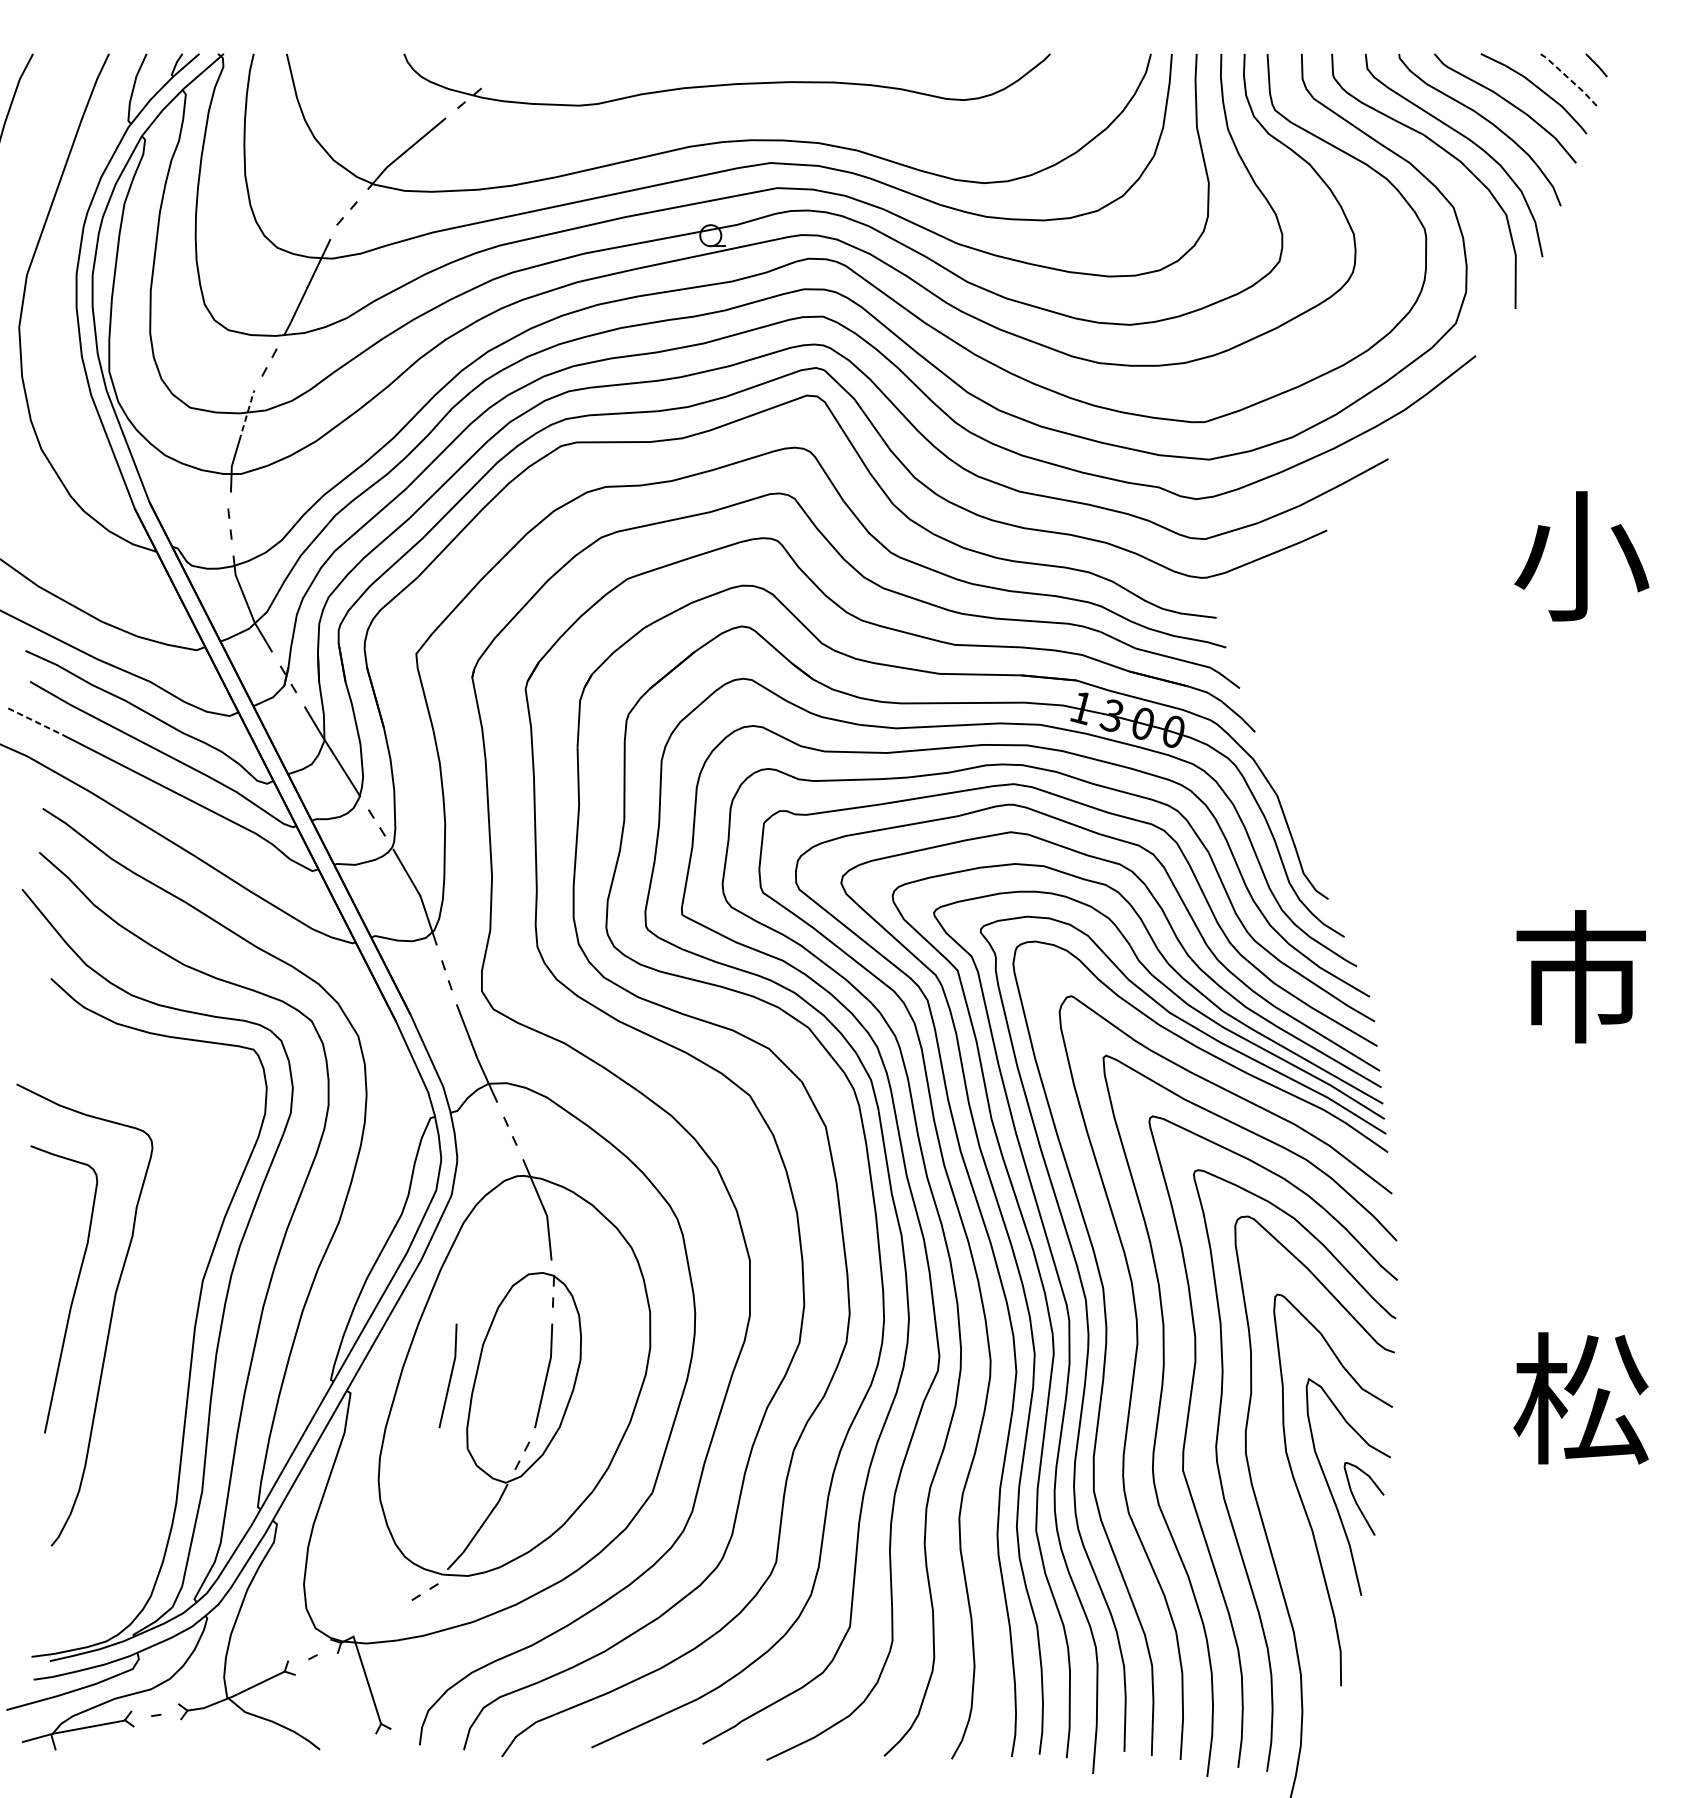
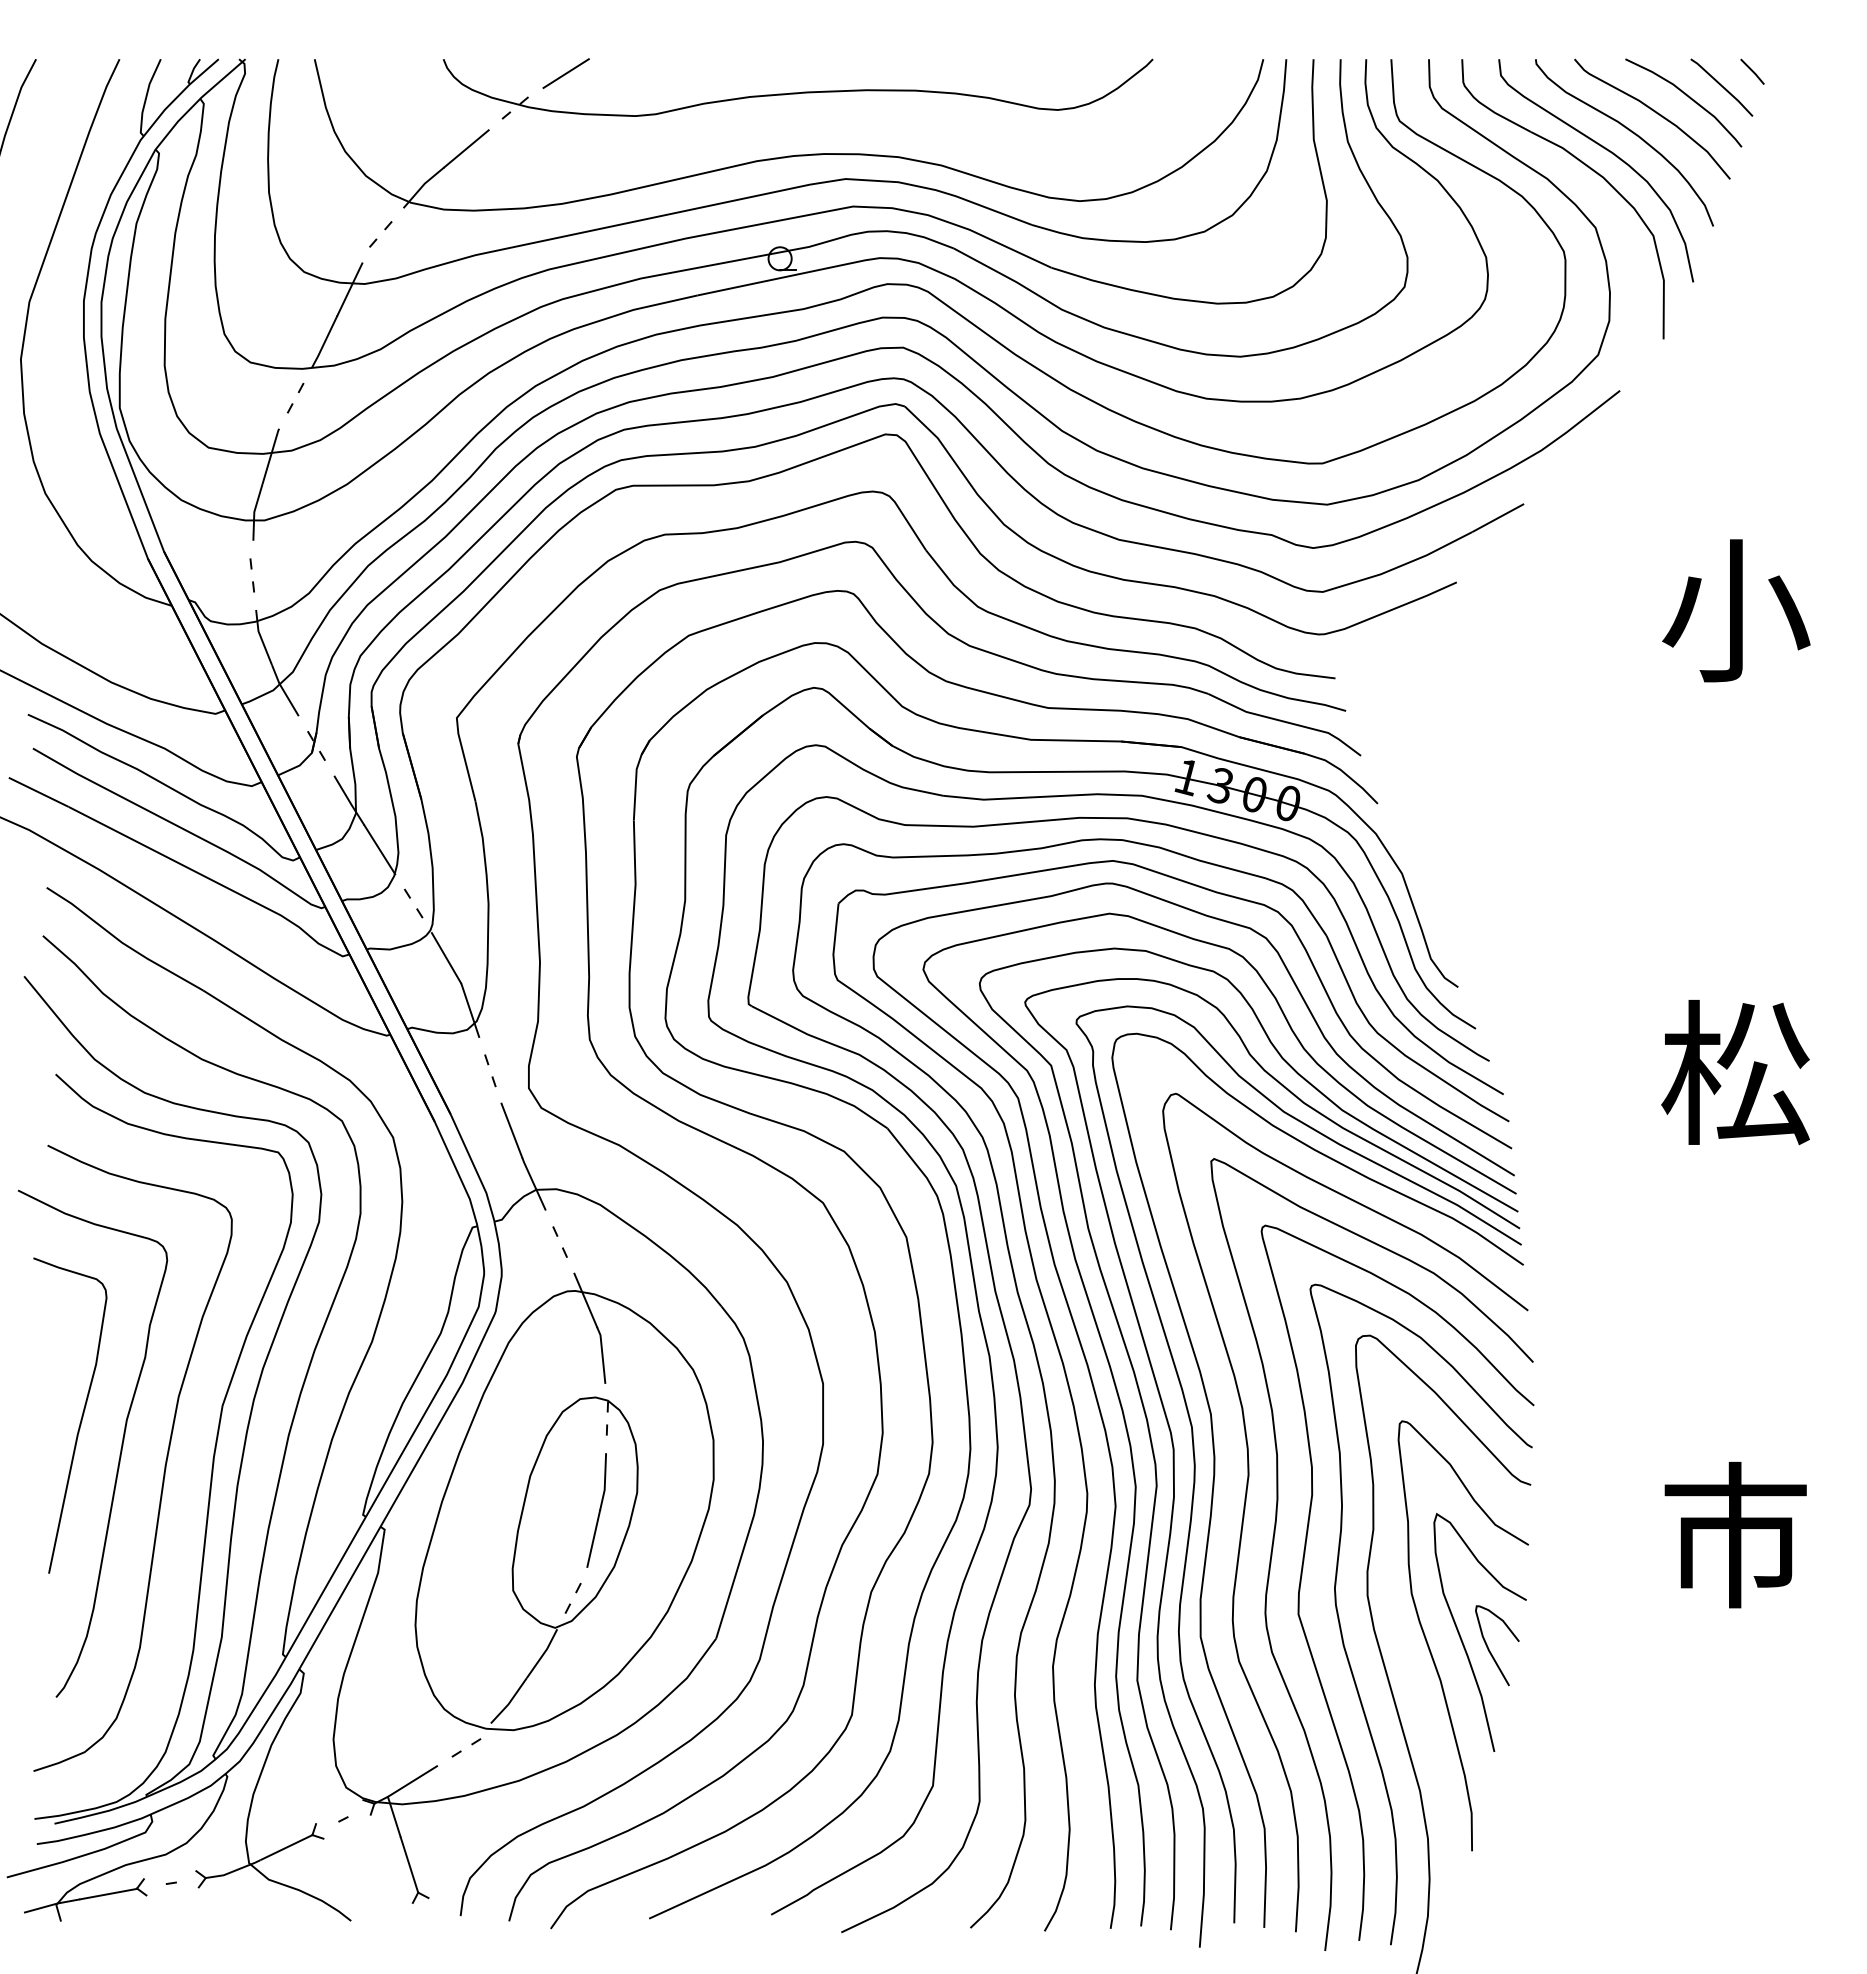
line: (515, 66) -> (565, 73), added
line: (1569, 78) -> (1722, 86), dashed -> solid
line: (247, 414) -> (271, 455), dashed -> solid
line: (36, 721) -> (39, 792), dashed -> solid
text: (1581, 976) -> (1735, 1072), 市 -> 松
curve: (150, 1334) -> (164, 1465), added
part: (447, 1375) -> (491, 1510), removed
text: (1581, 1397) -> (1735, 1534), 松 -> 市
line: (375, 1622) -> (412, 1781), added

